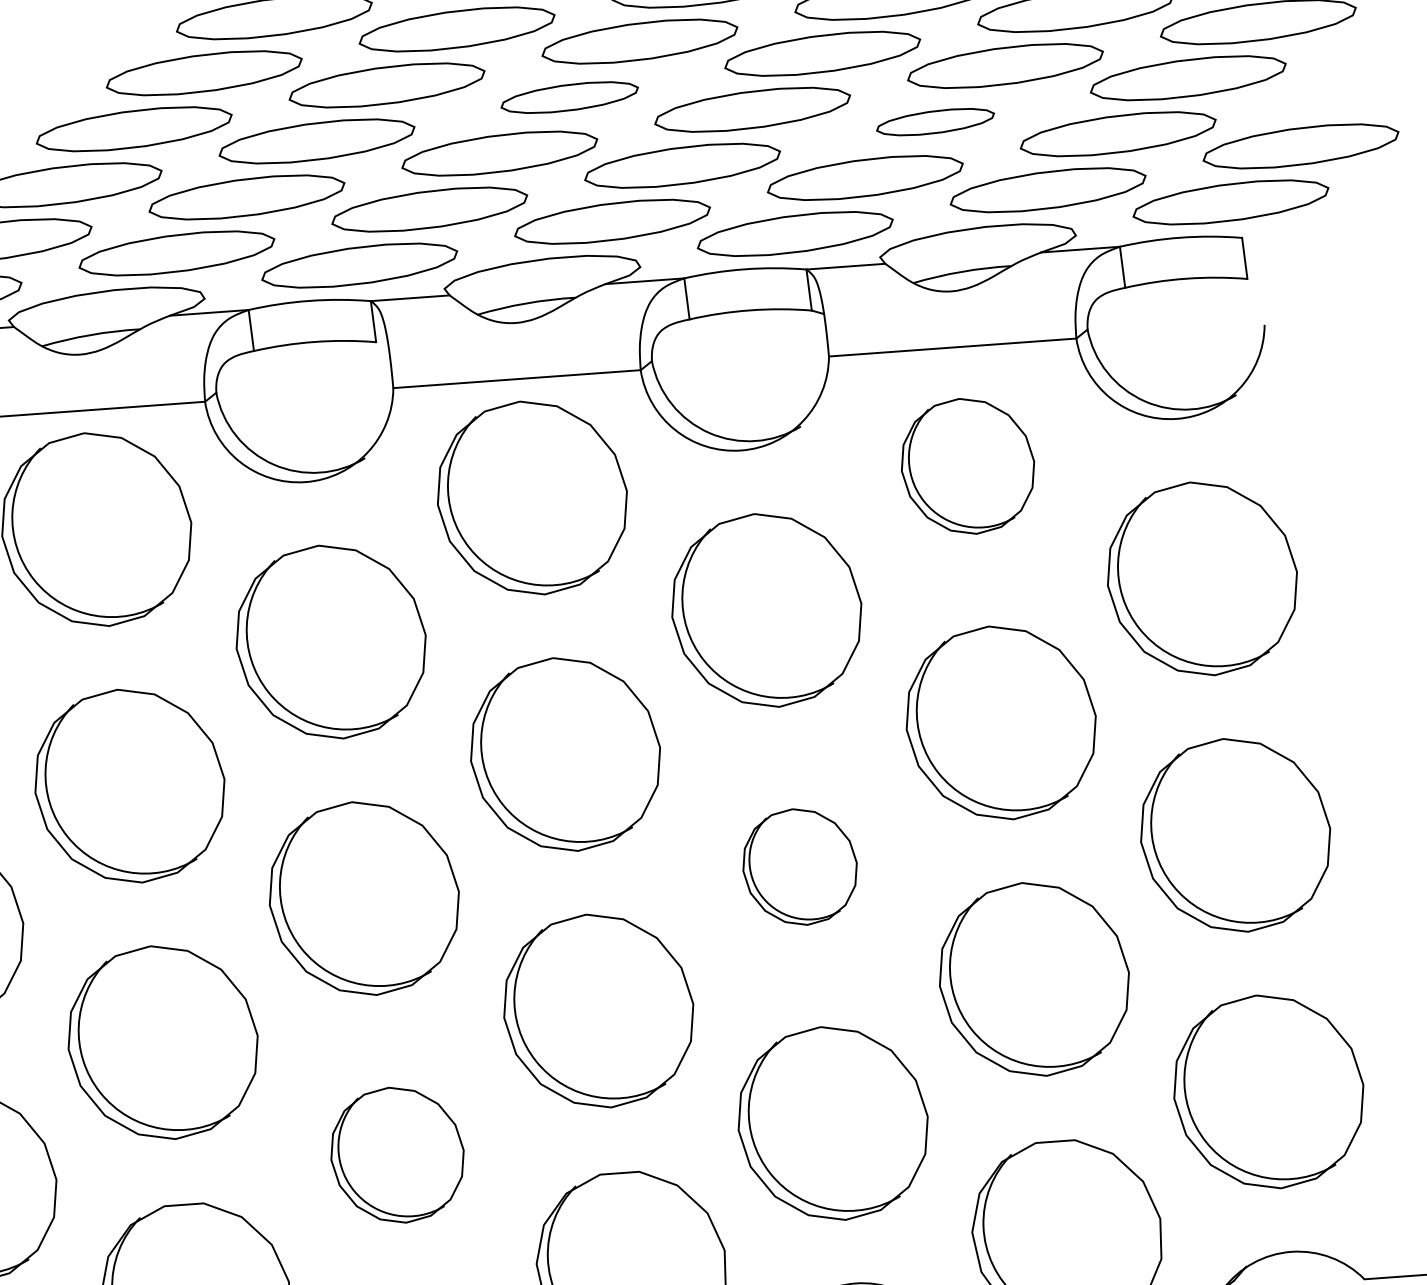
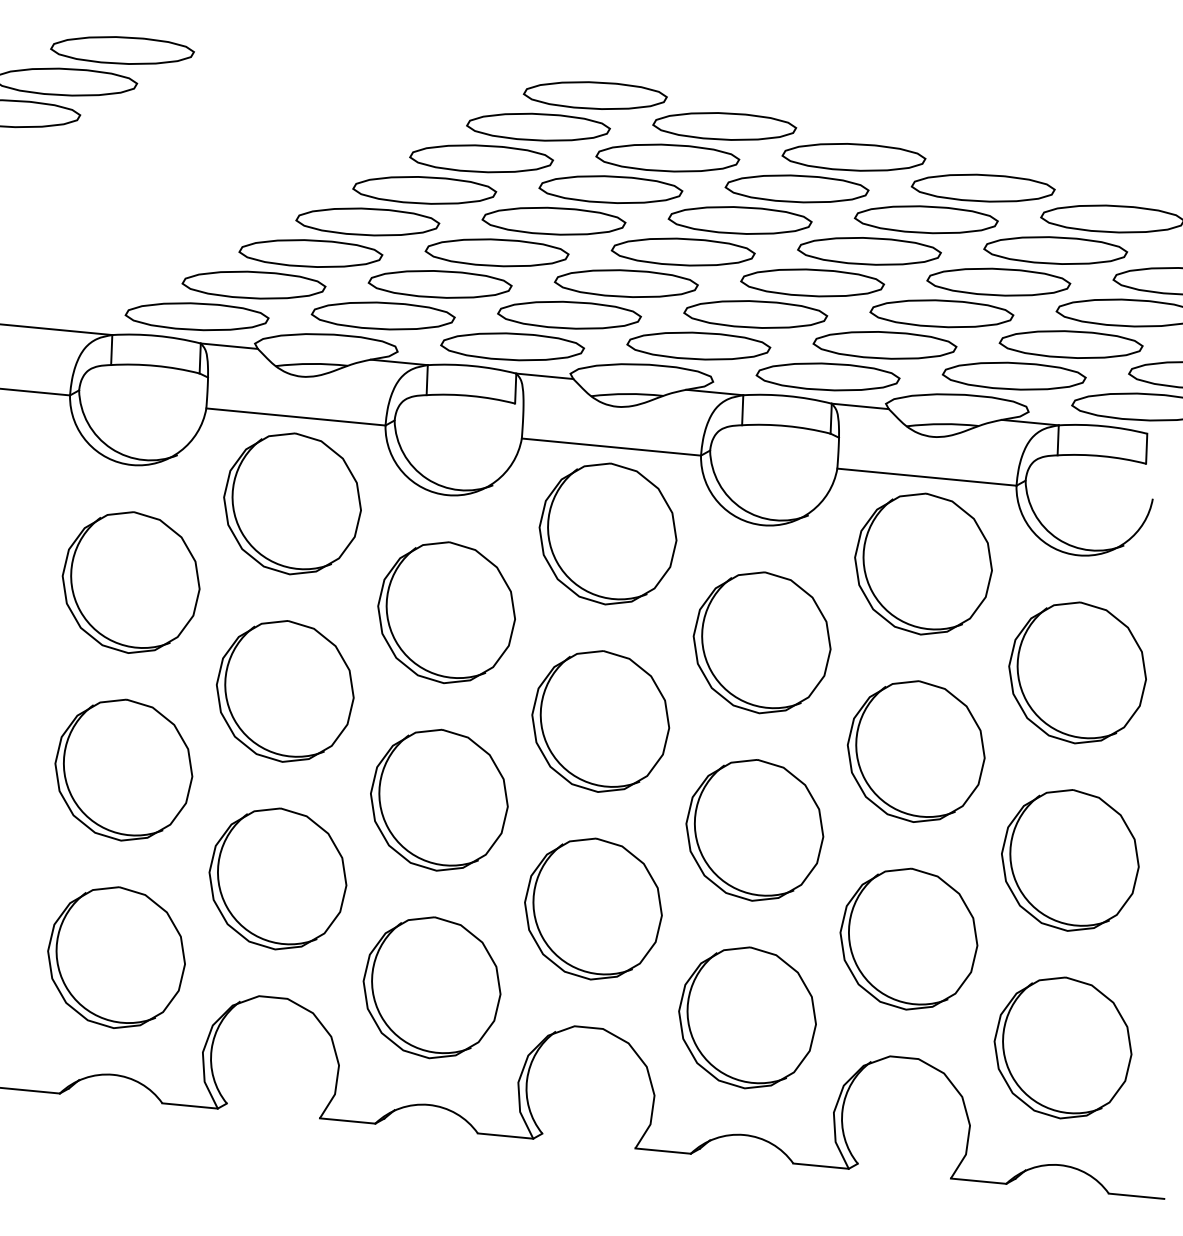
part: (568, 97) -> (682, 251), size x1.43
part: (934, 121) -> (941, 313), size x1.67
part: (967, 465) -> (923, 563), size x1.43
part: (799, 867) -> (754, 830), size x1.67
part: (396, 1154) -> (431, 987), size x1.43

